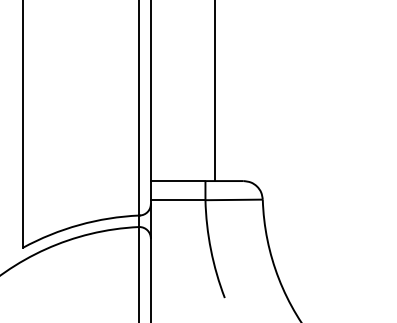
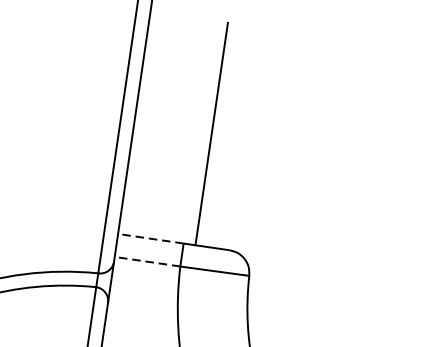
line: (177, 181) -> (149, 239), solid -> dashed
line: (177, 200) -> (146, 261), solid -> dashed

